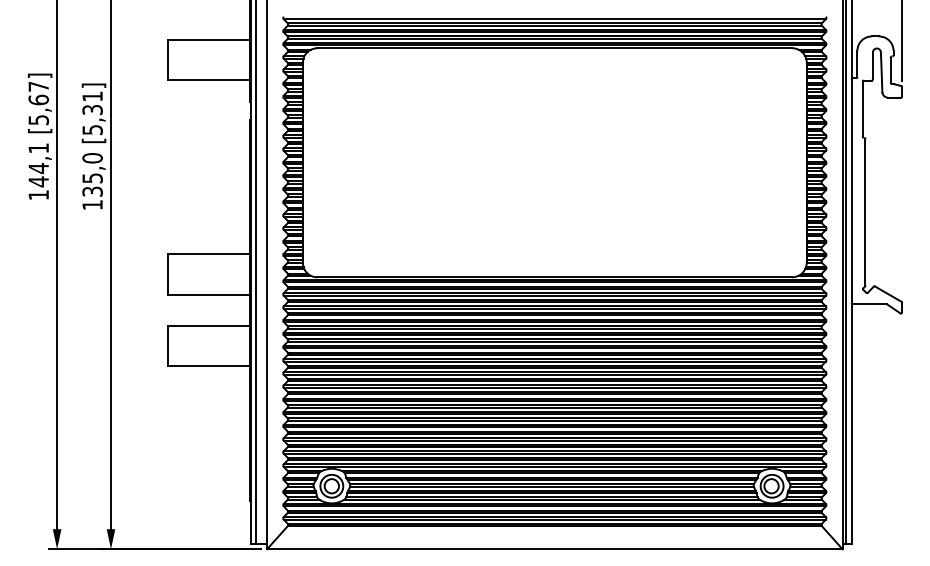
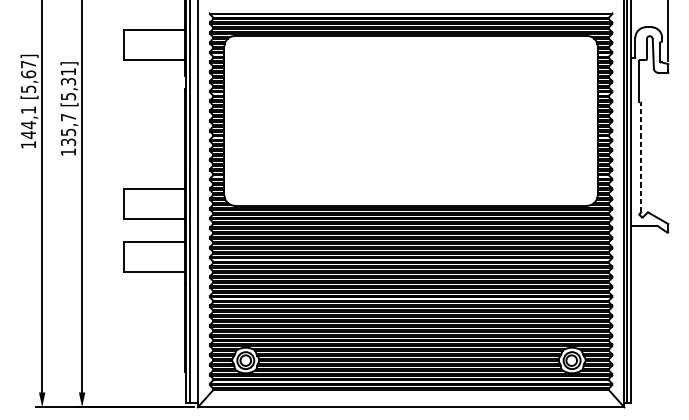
text: (92, 158) -> (68, 117), 135,0 -> 135,7
line: (865, 211) -> (641, 157), solid -> dashed

